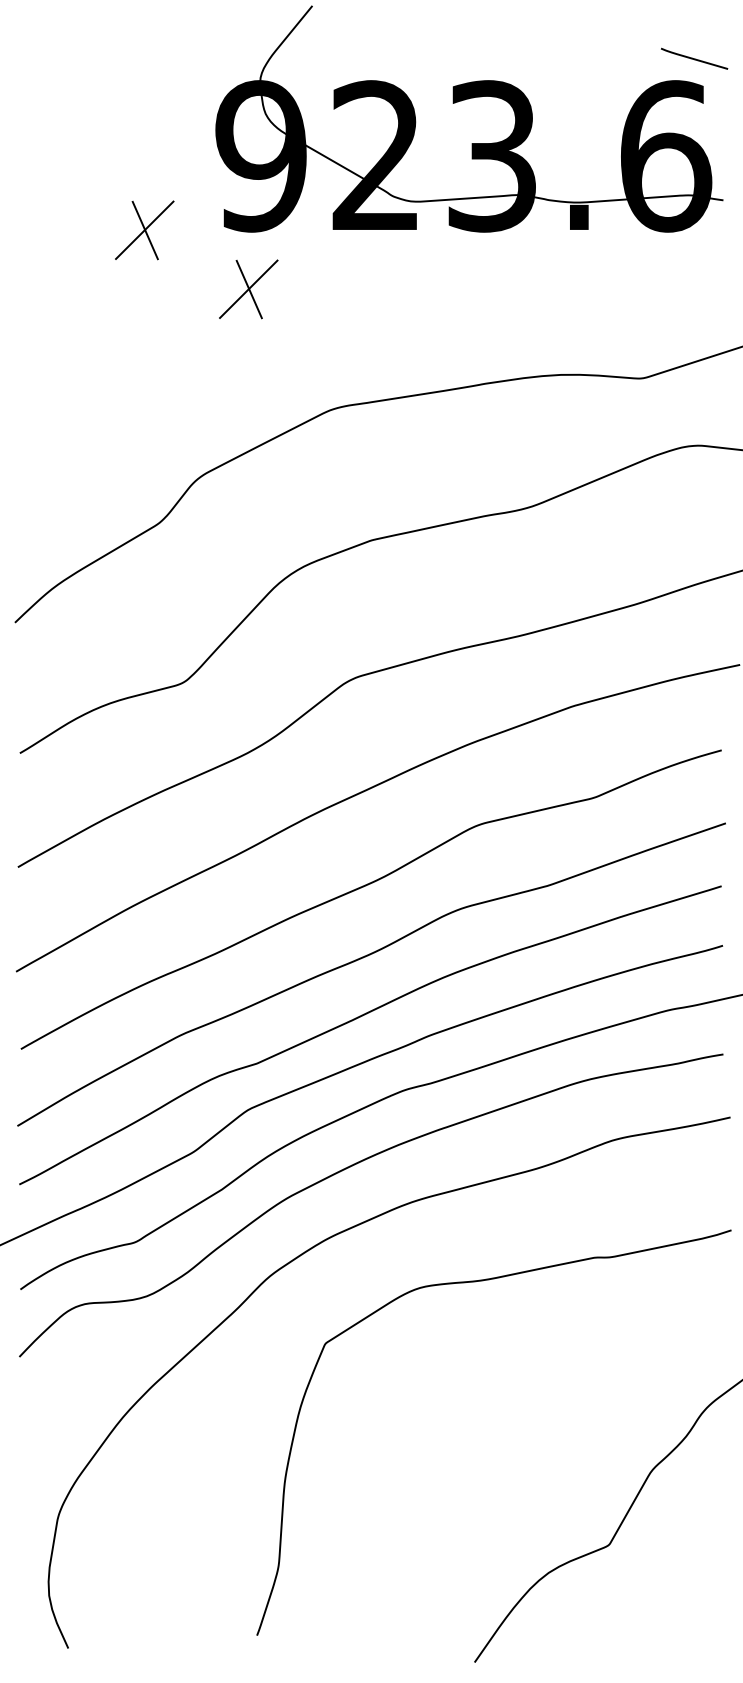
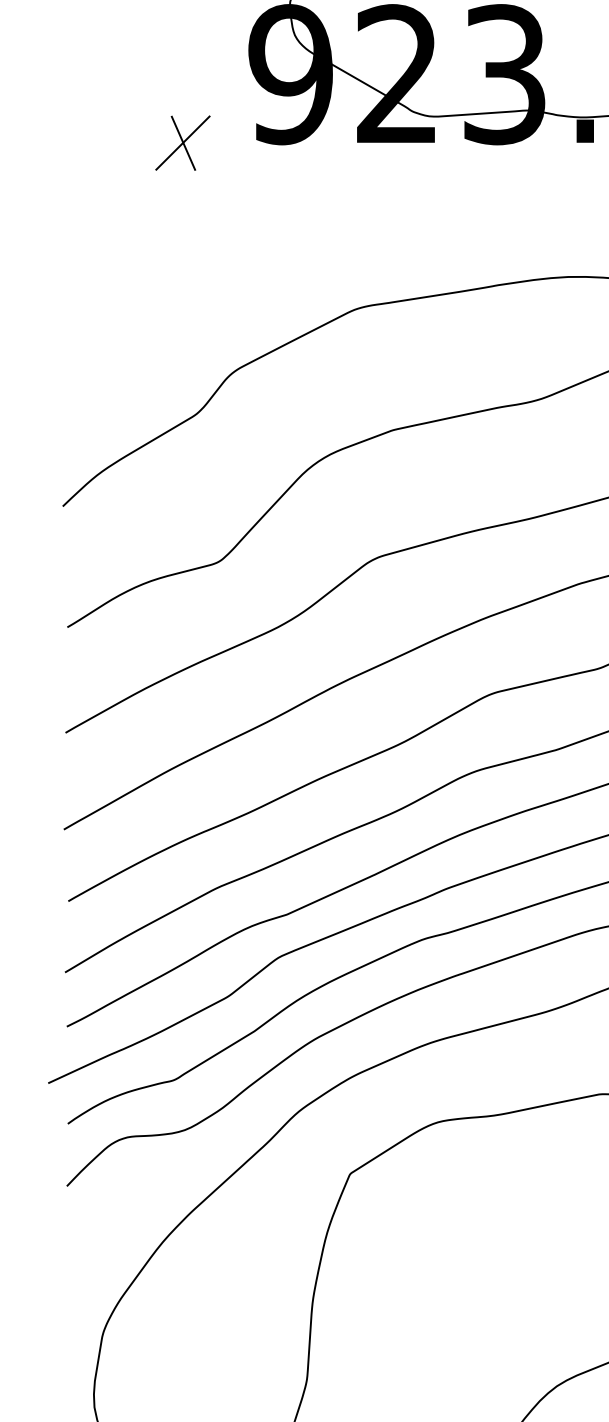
part: (248, 289) -> (279, 197), removed

